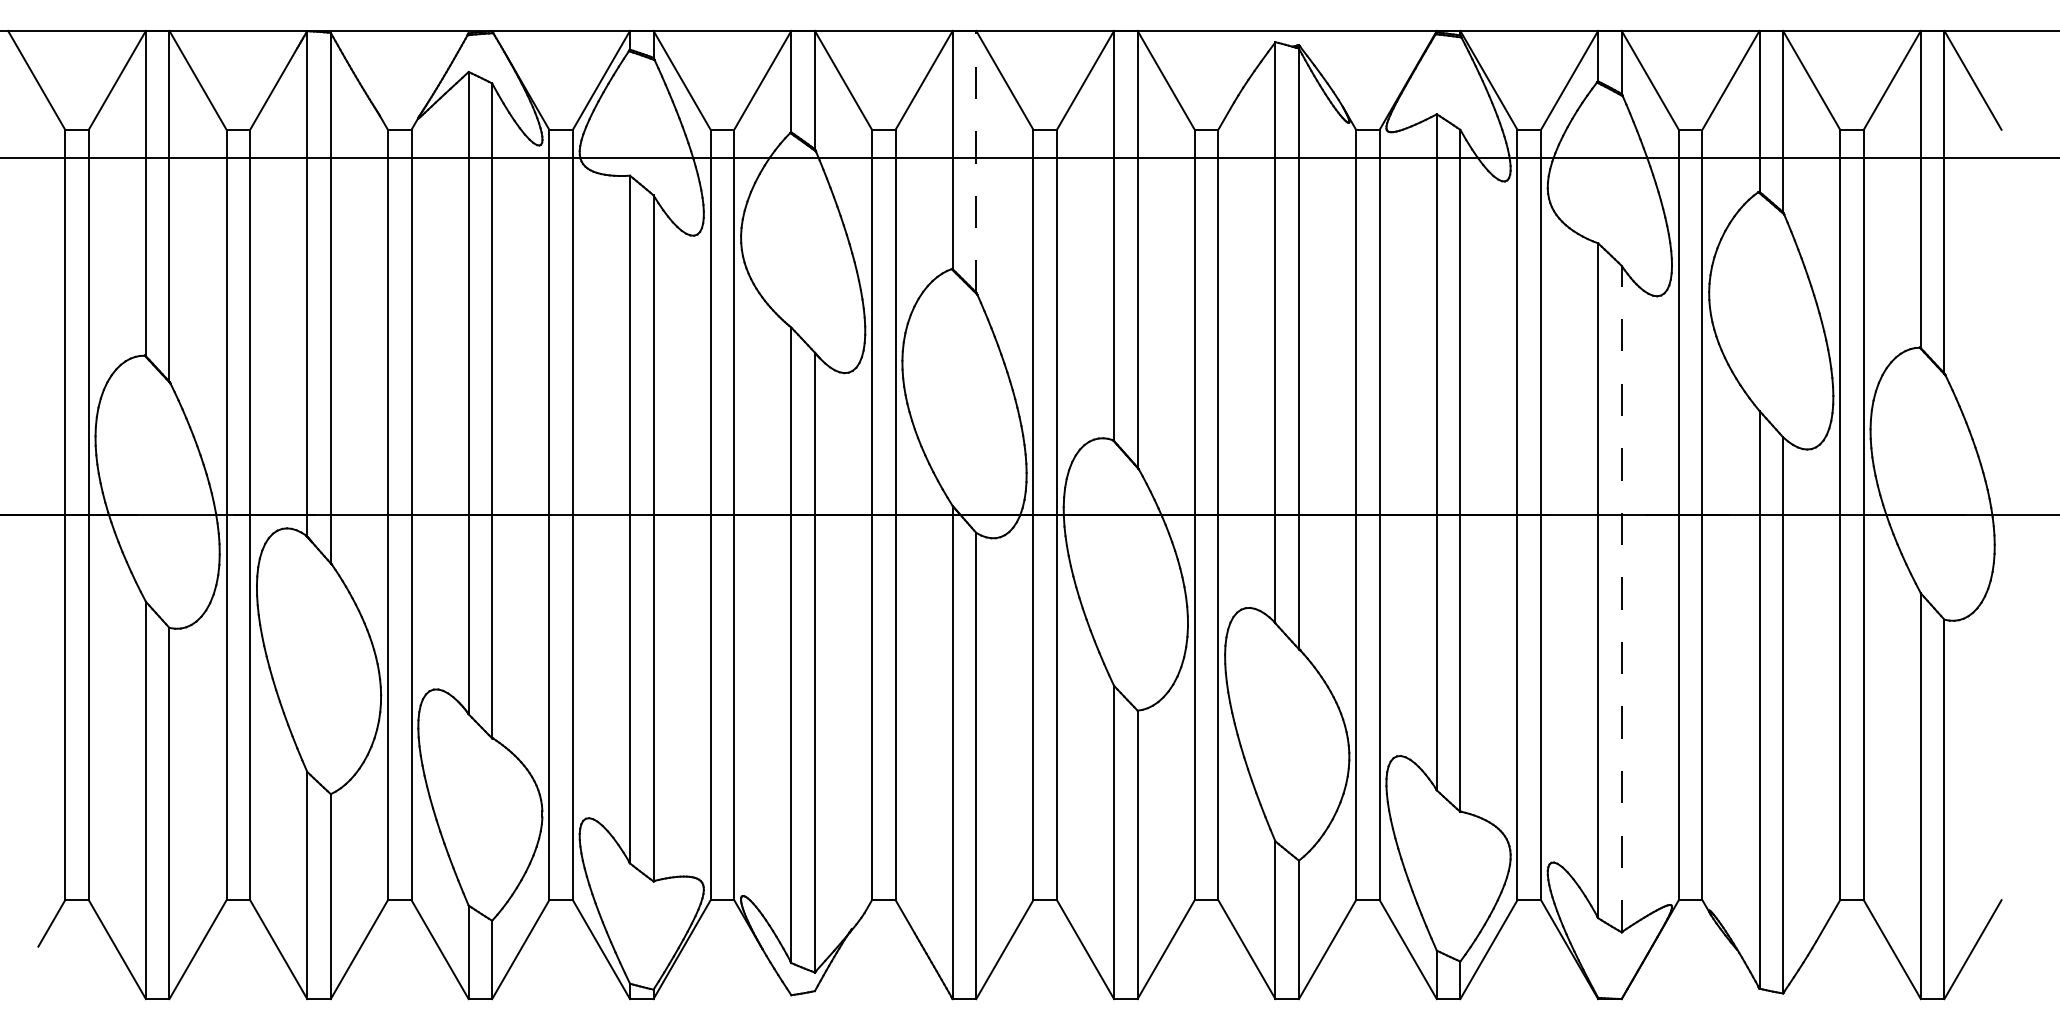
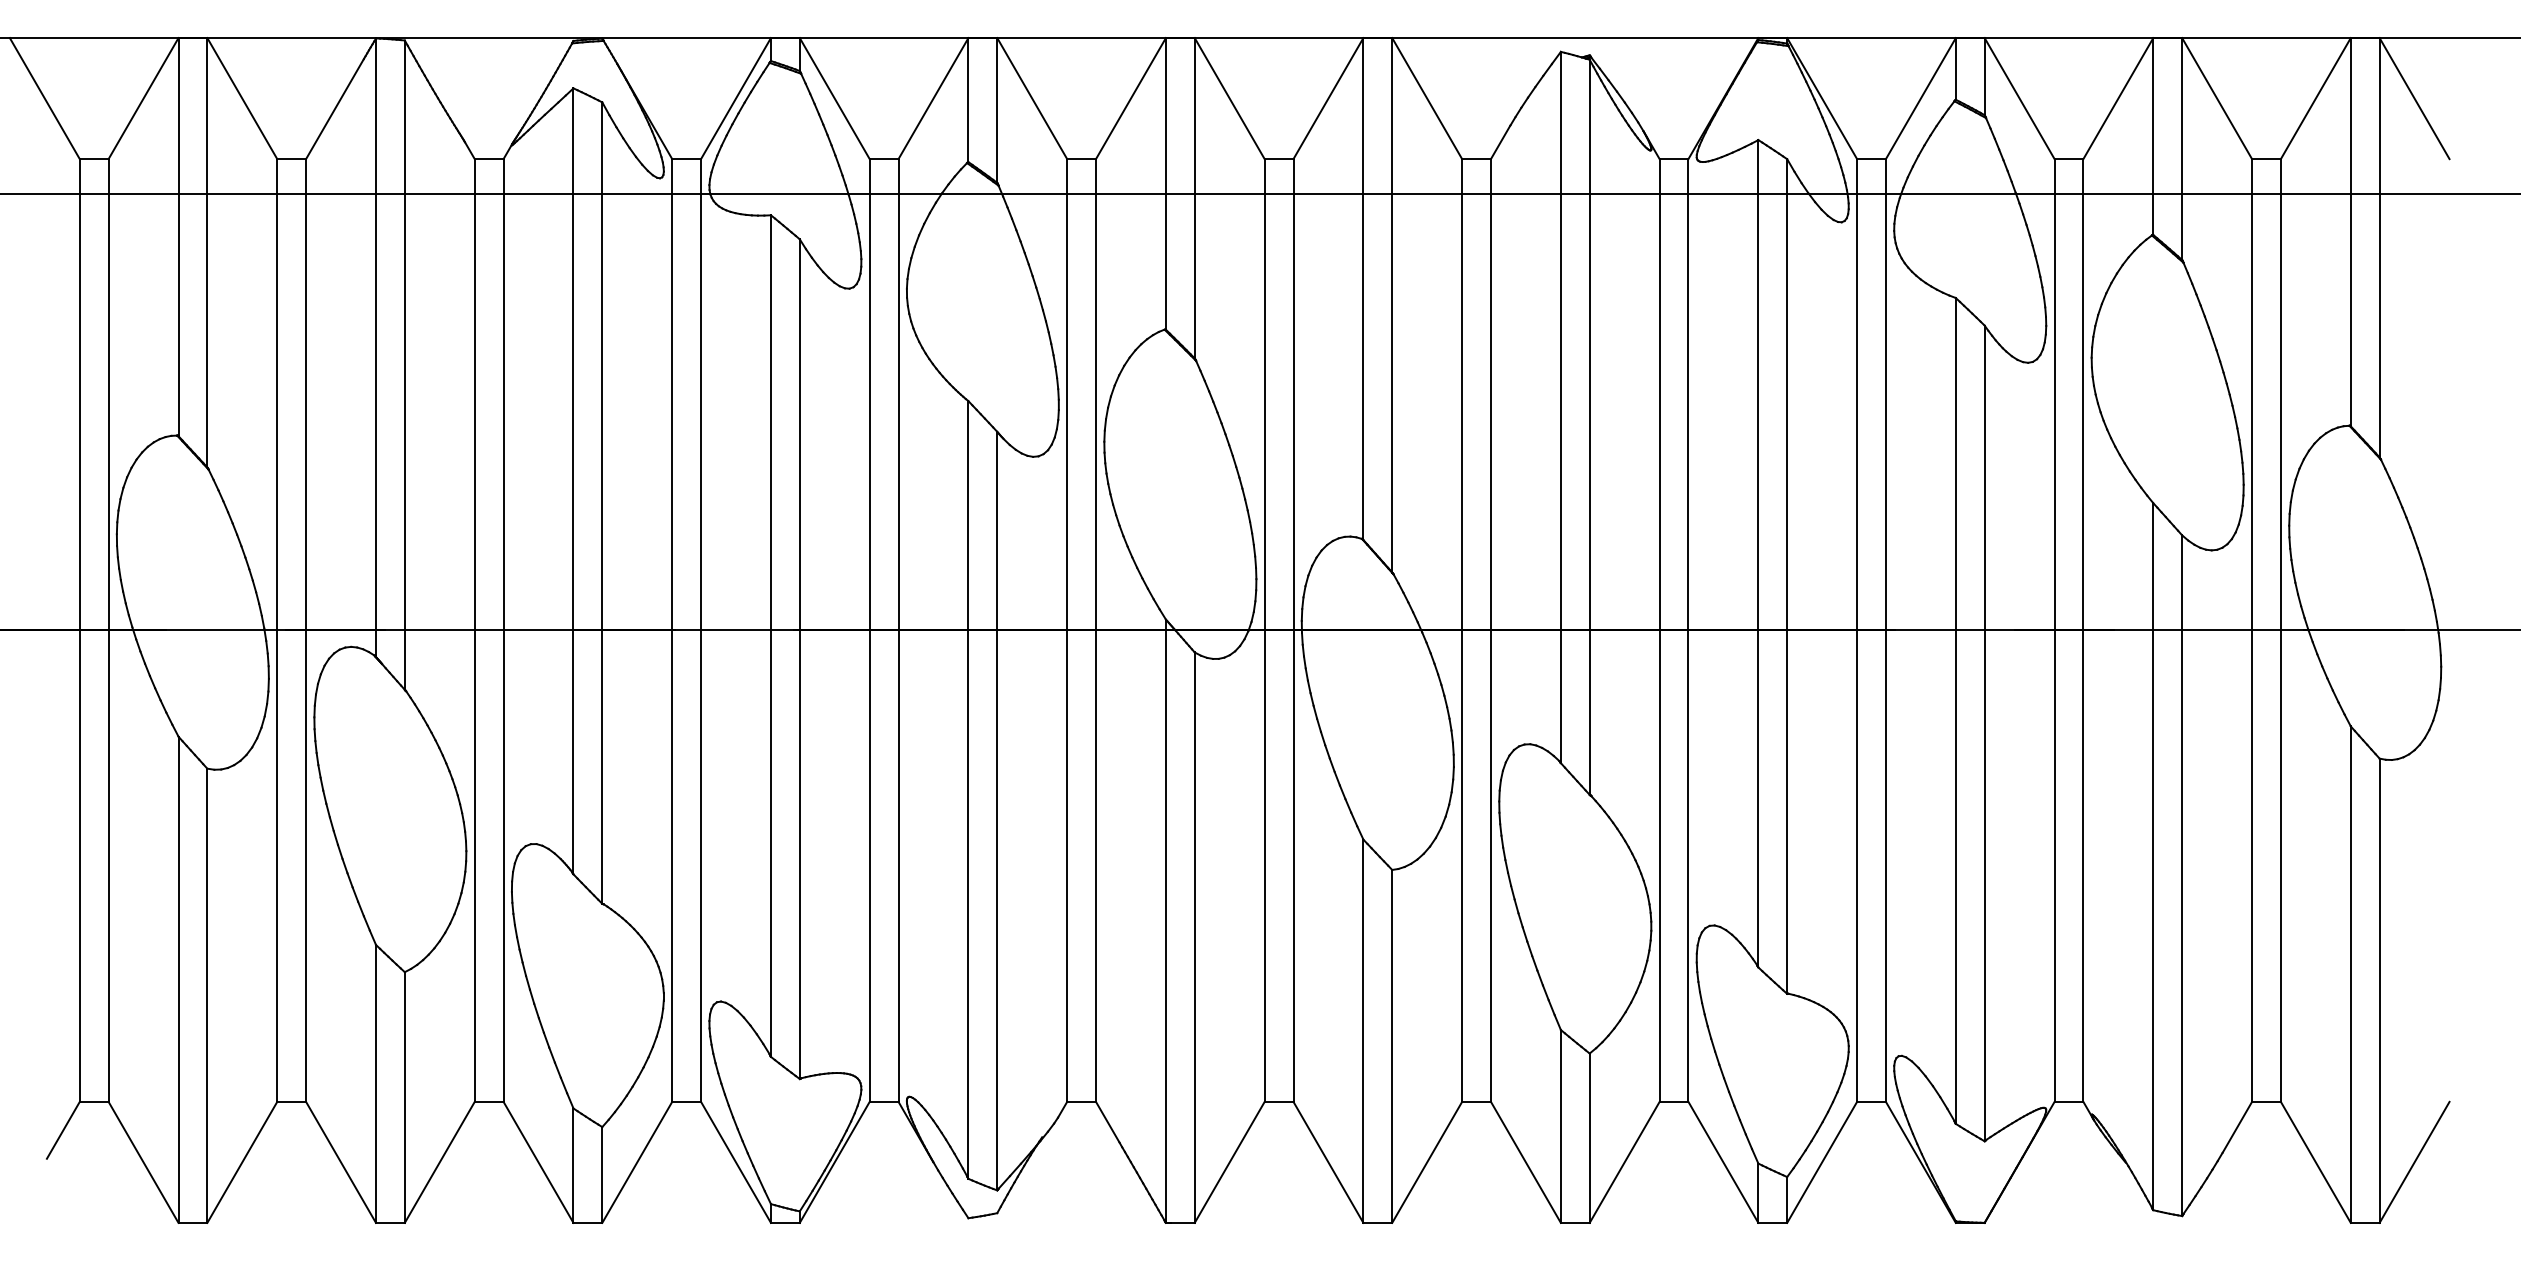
line: (976, 161) -> (1194, 197), dashed -> solid
line: (1621, 599) -> (1984, 733), dashed -> solid

